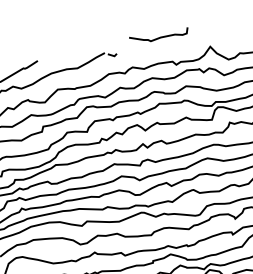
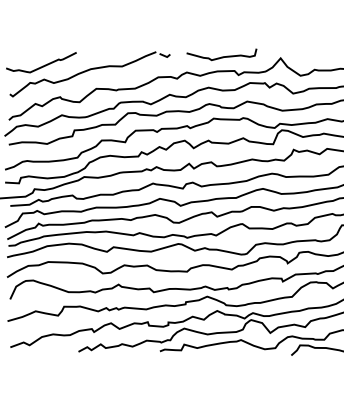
curve: (158, 37) -> (221, 56), moved

